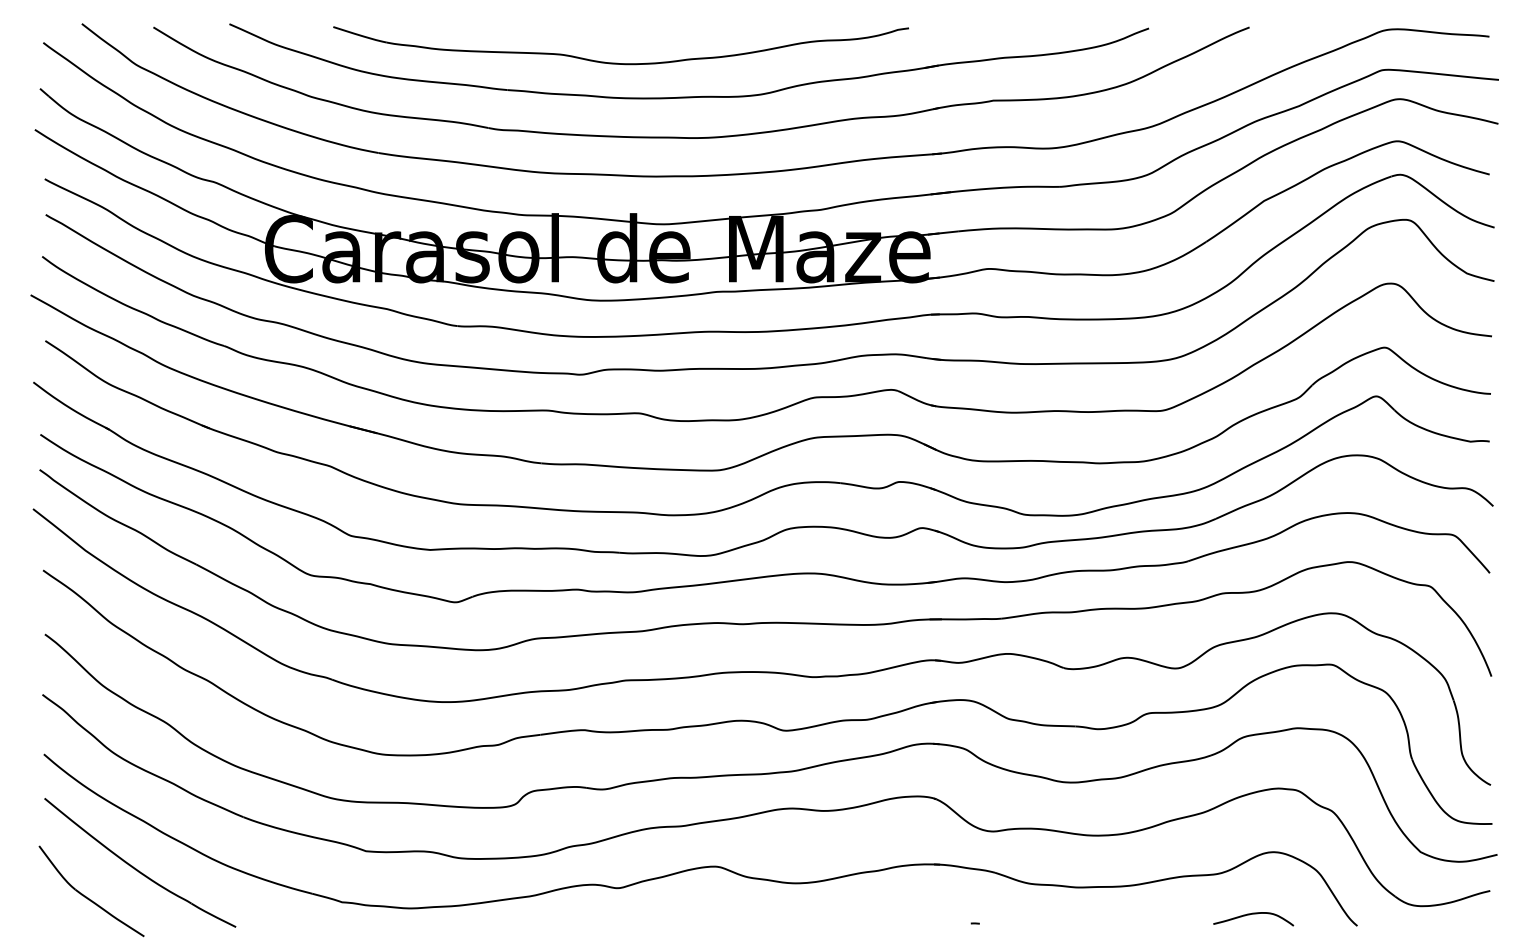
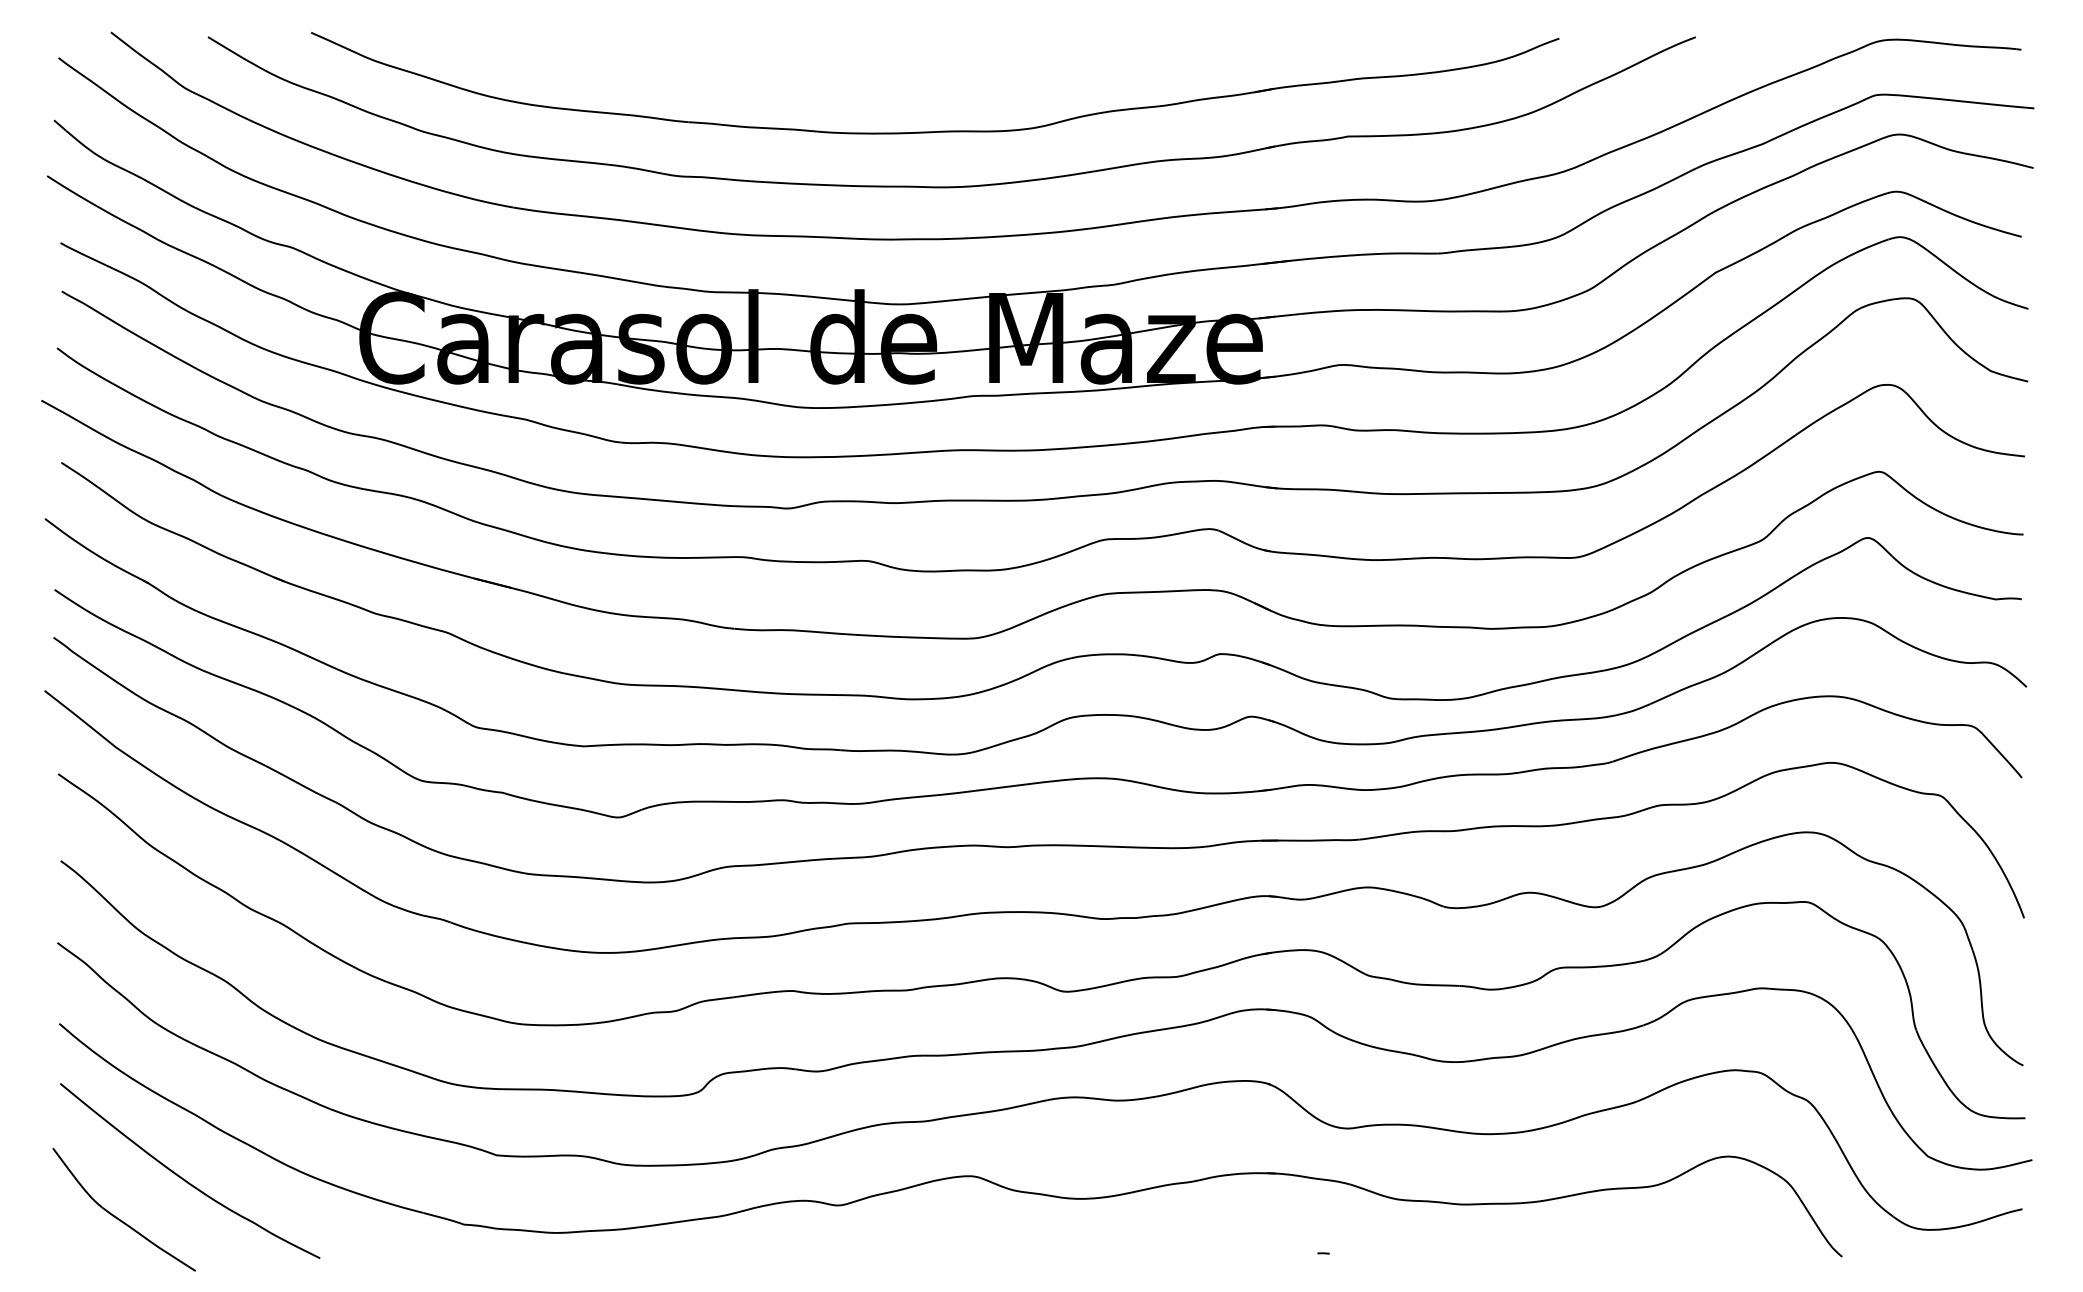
part: (617, 62) -> (837, 84), removed
curve: (1253, 914) -> (1701, 1241), removed

